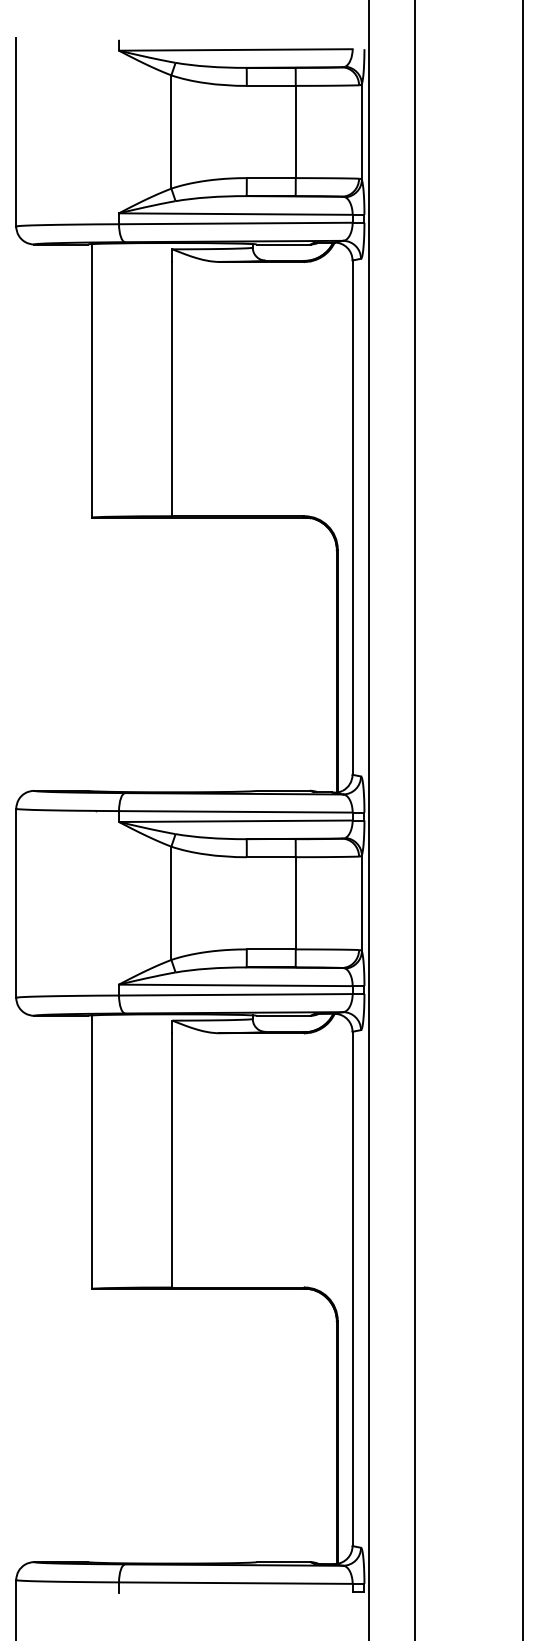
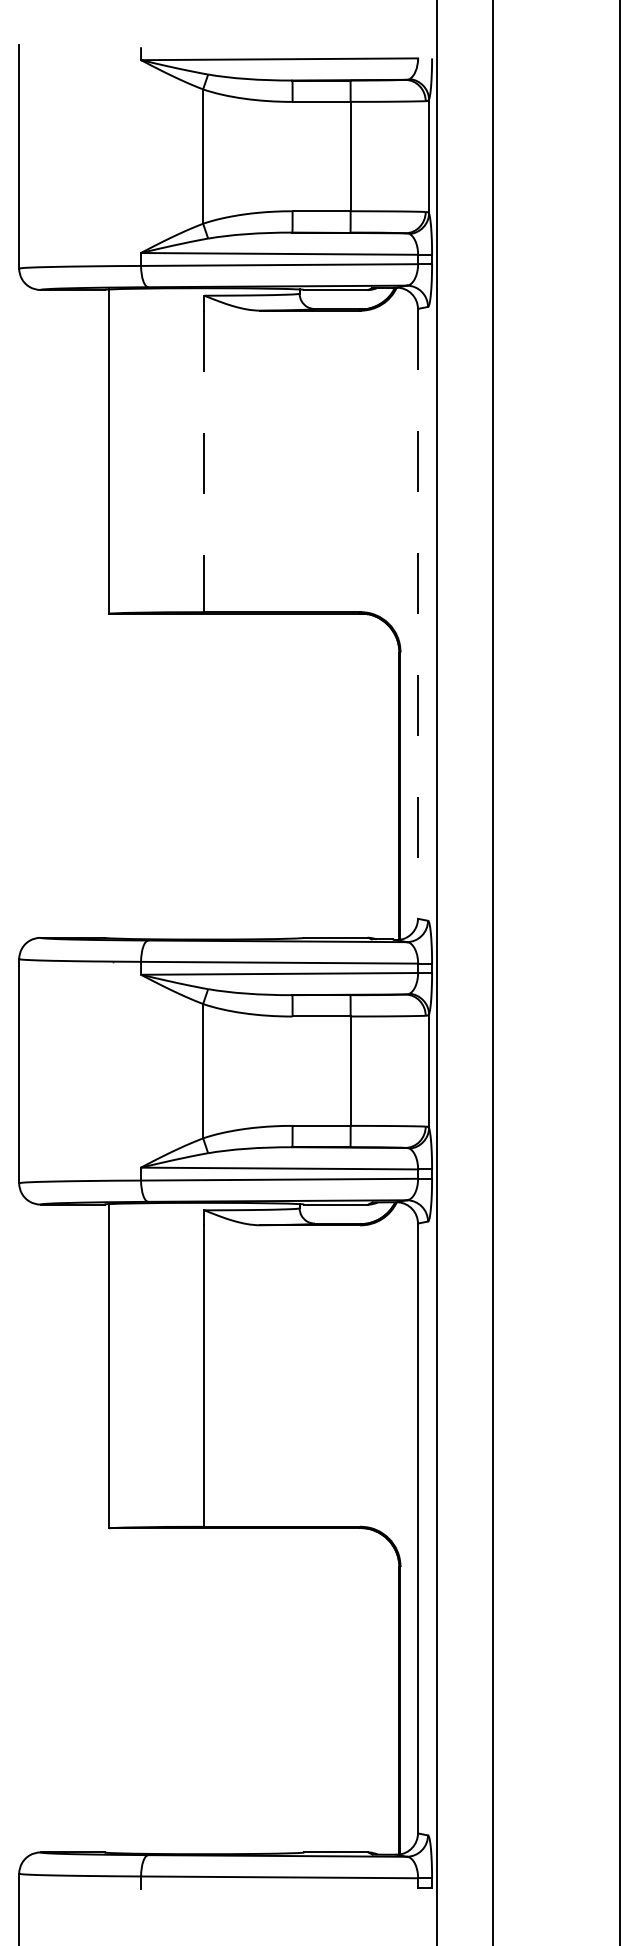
line: (172, 389) -> (204, 461), solid -> dashed
line: (352, 517) -> (418, 613), solid -> dashed

